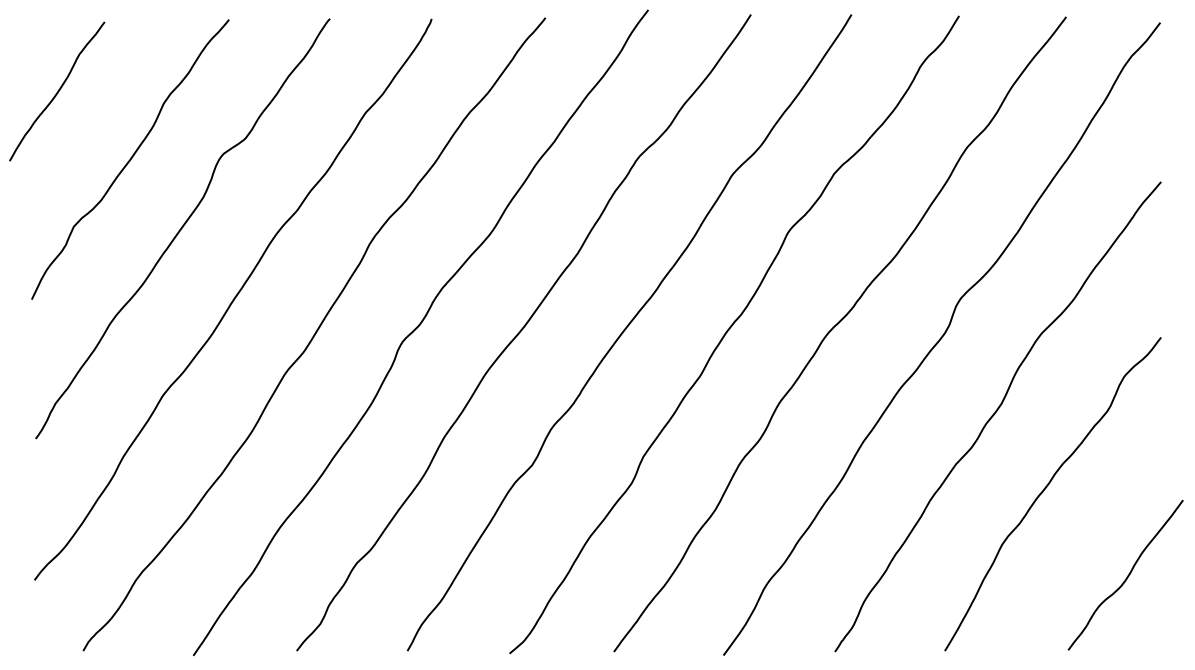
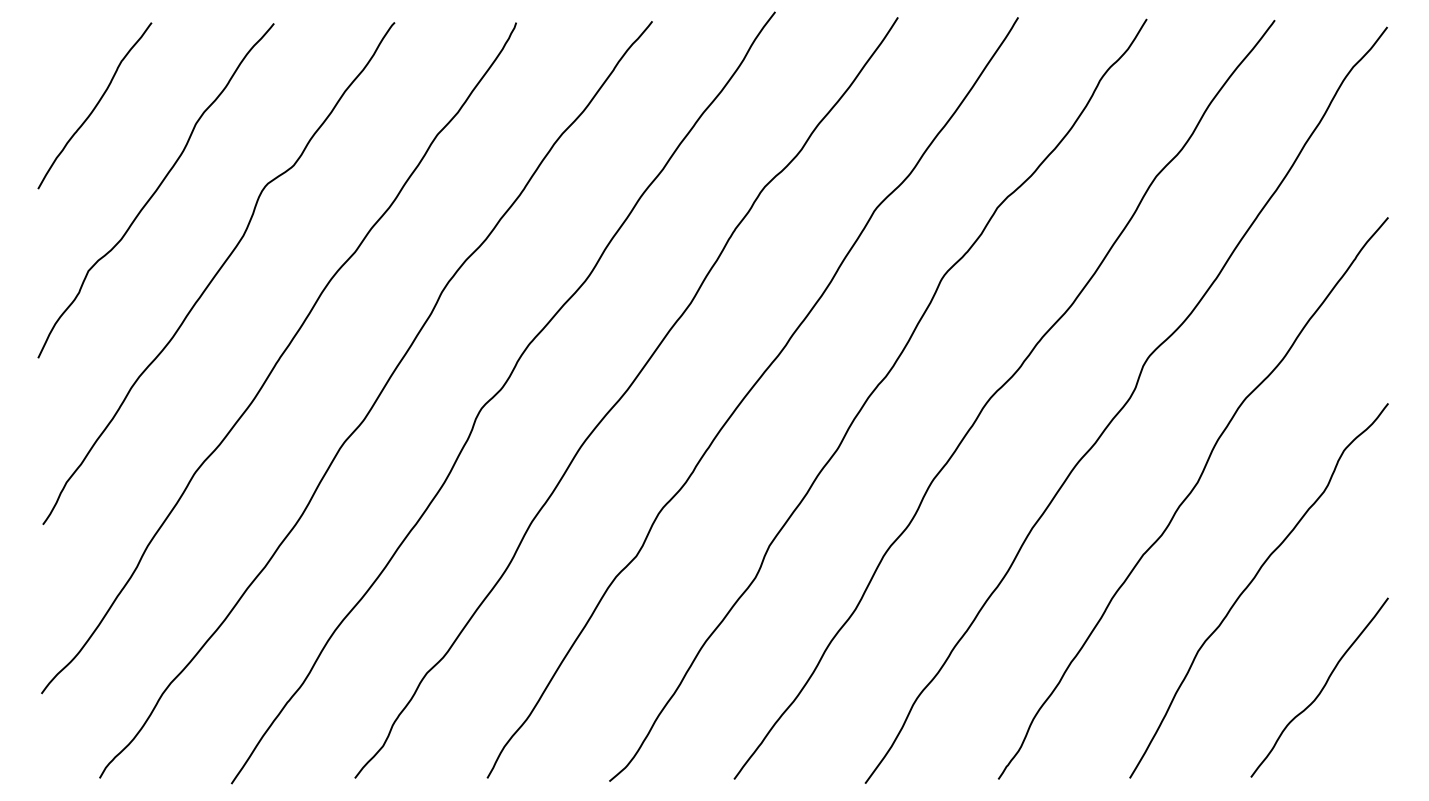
curve: (57, 91) -> (95, 105), moved
curve: (1127, 575) -> (1321, 688), moved

